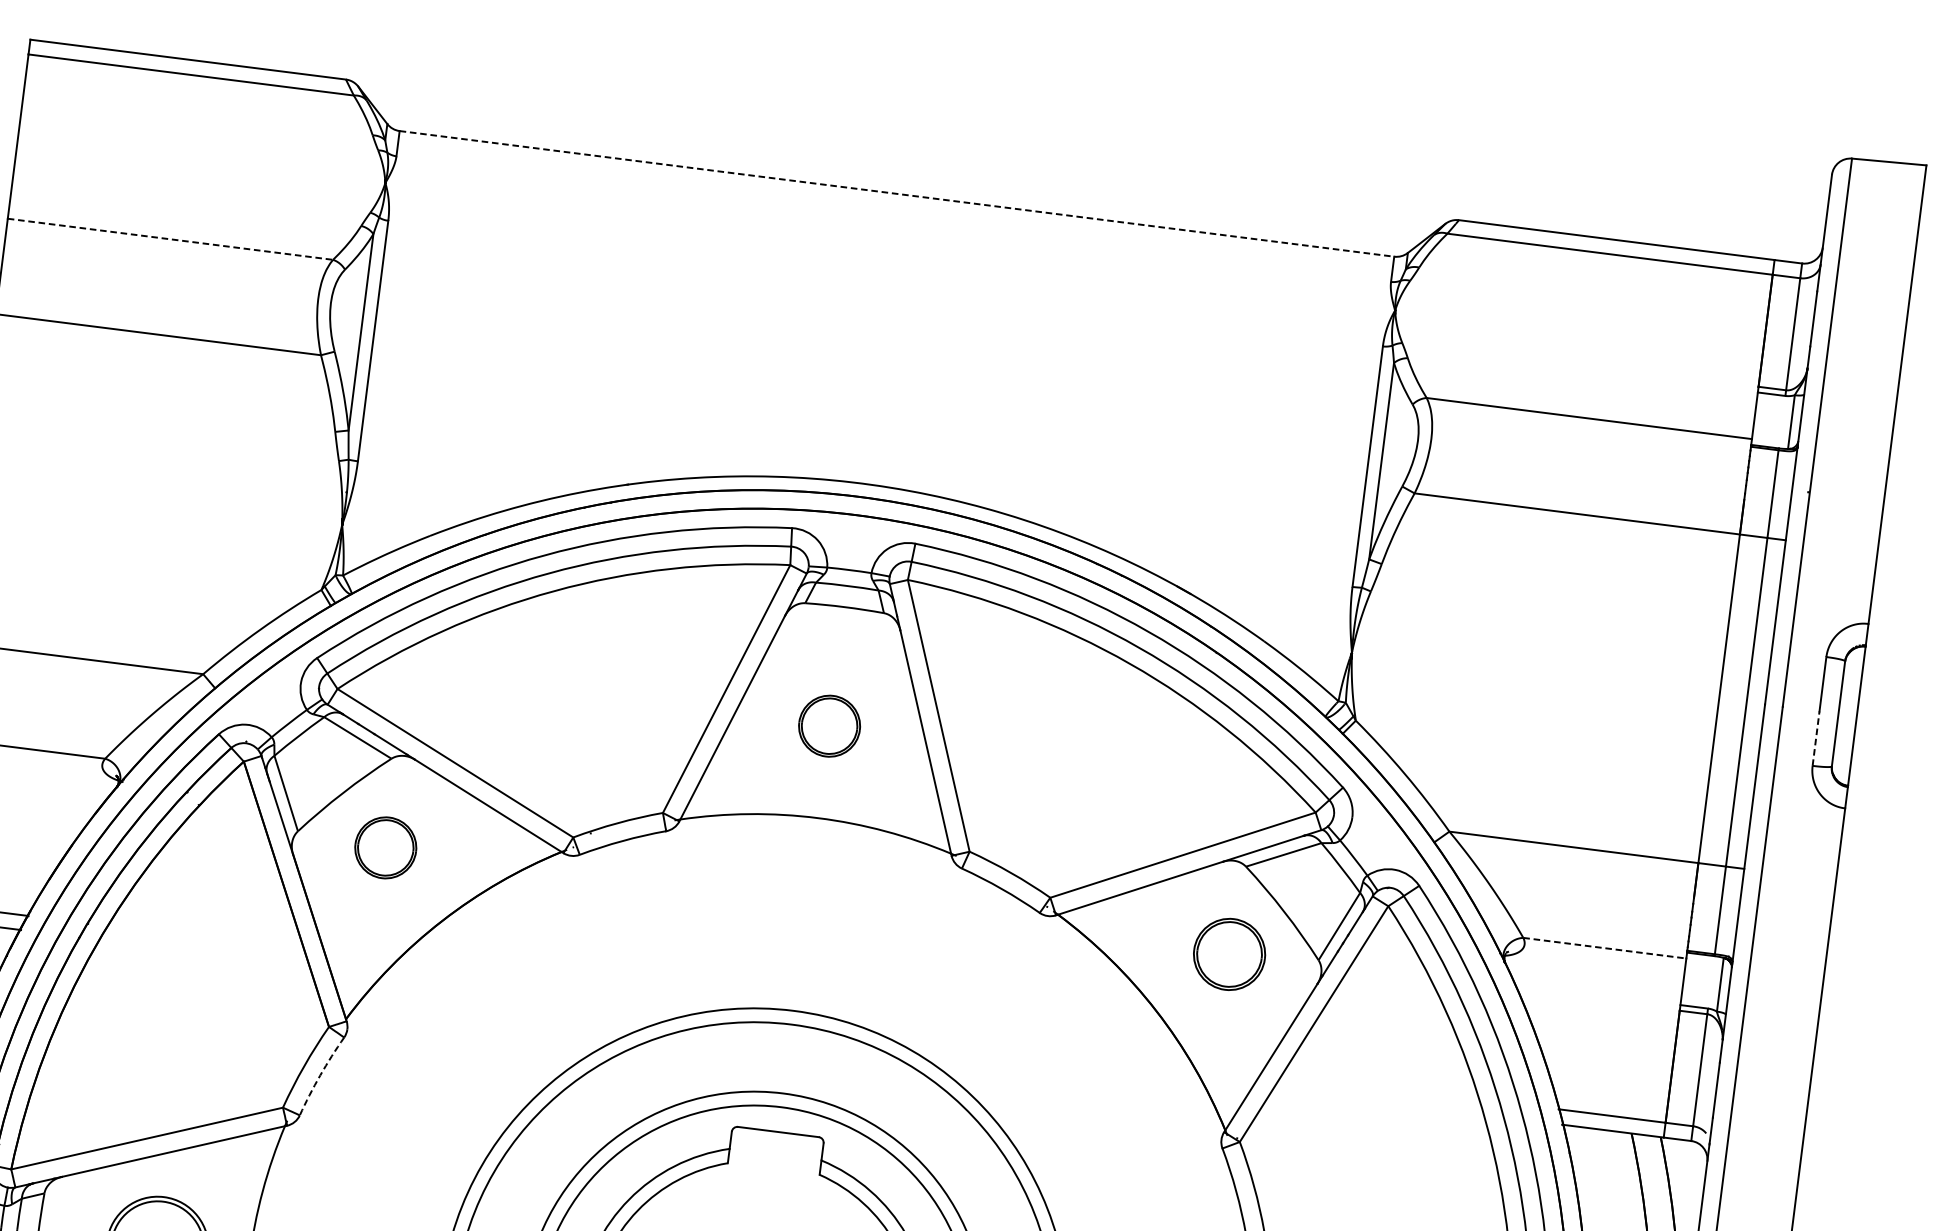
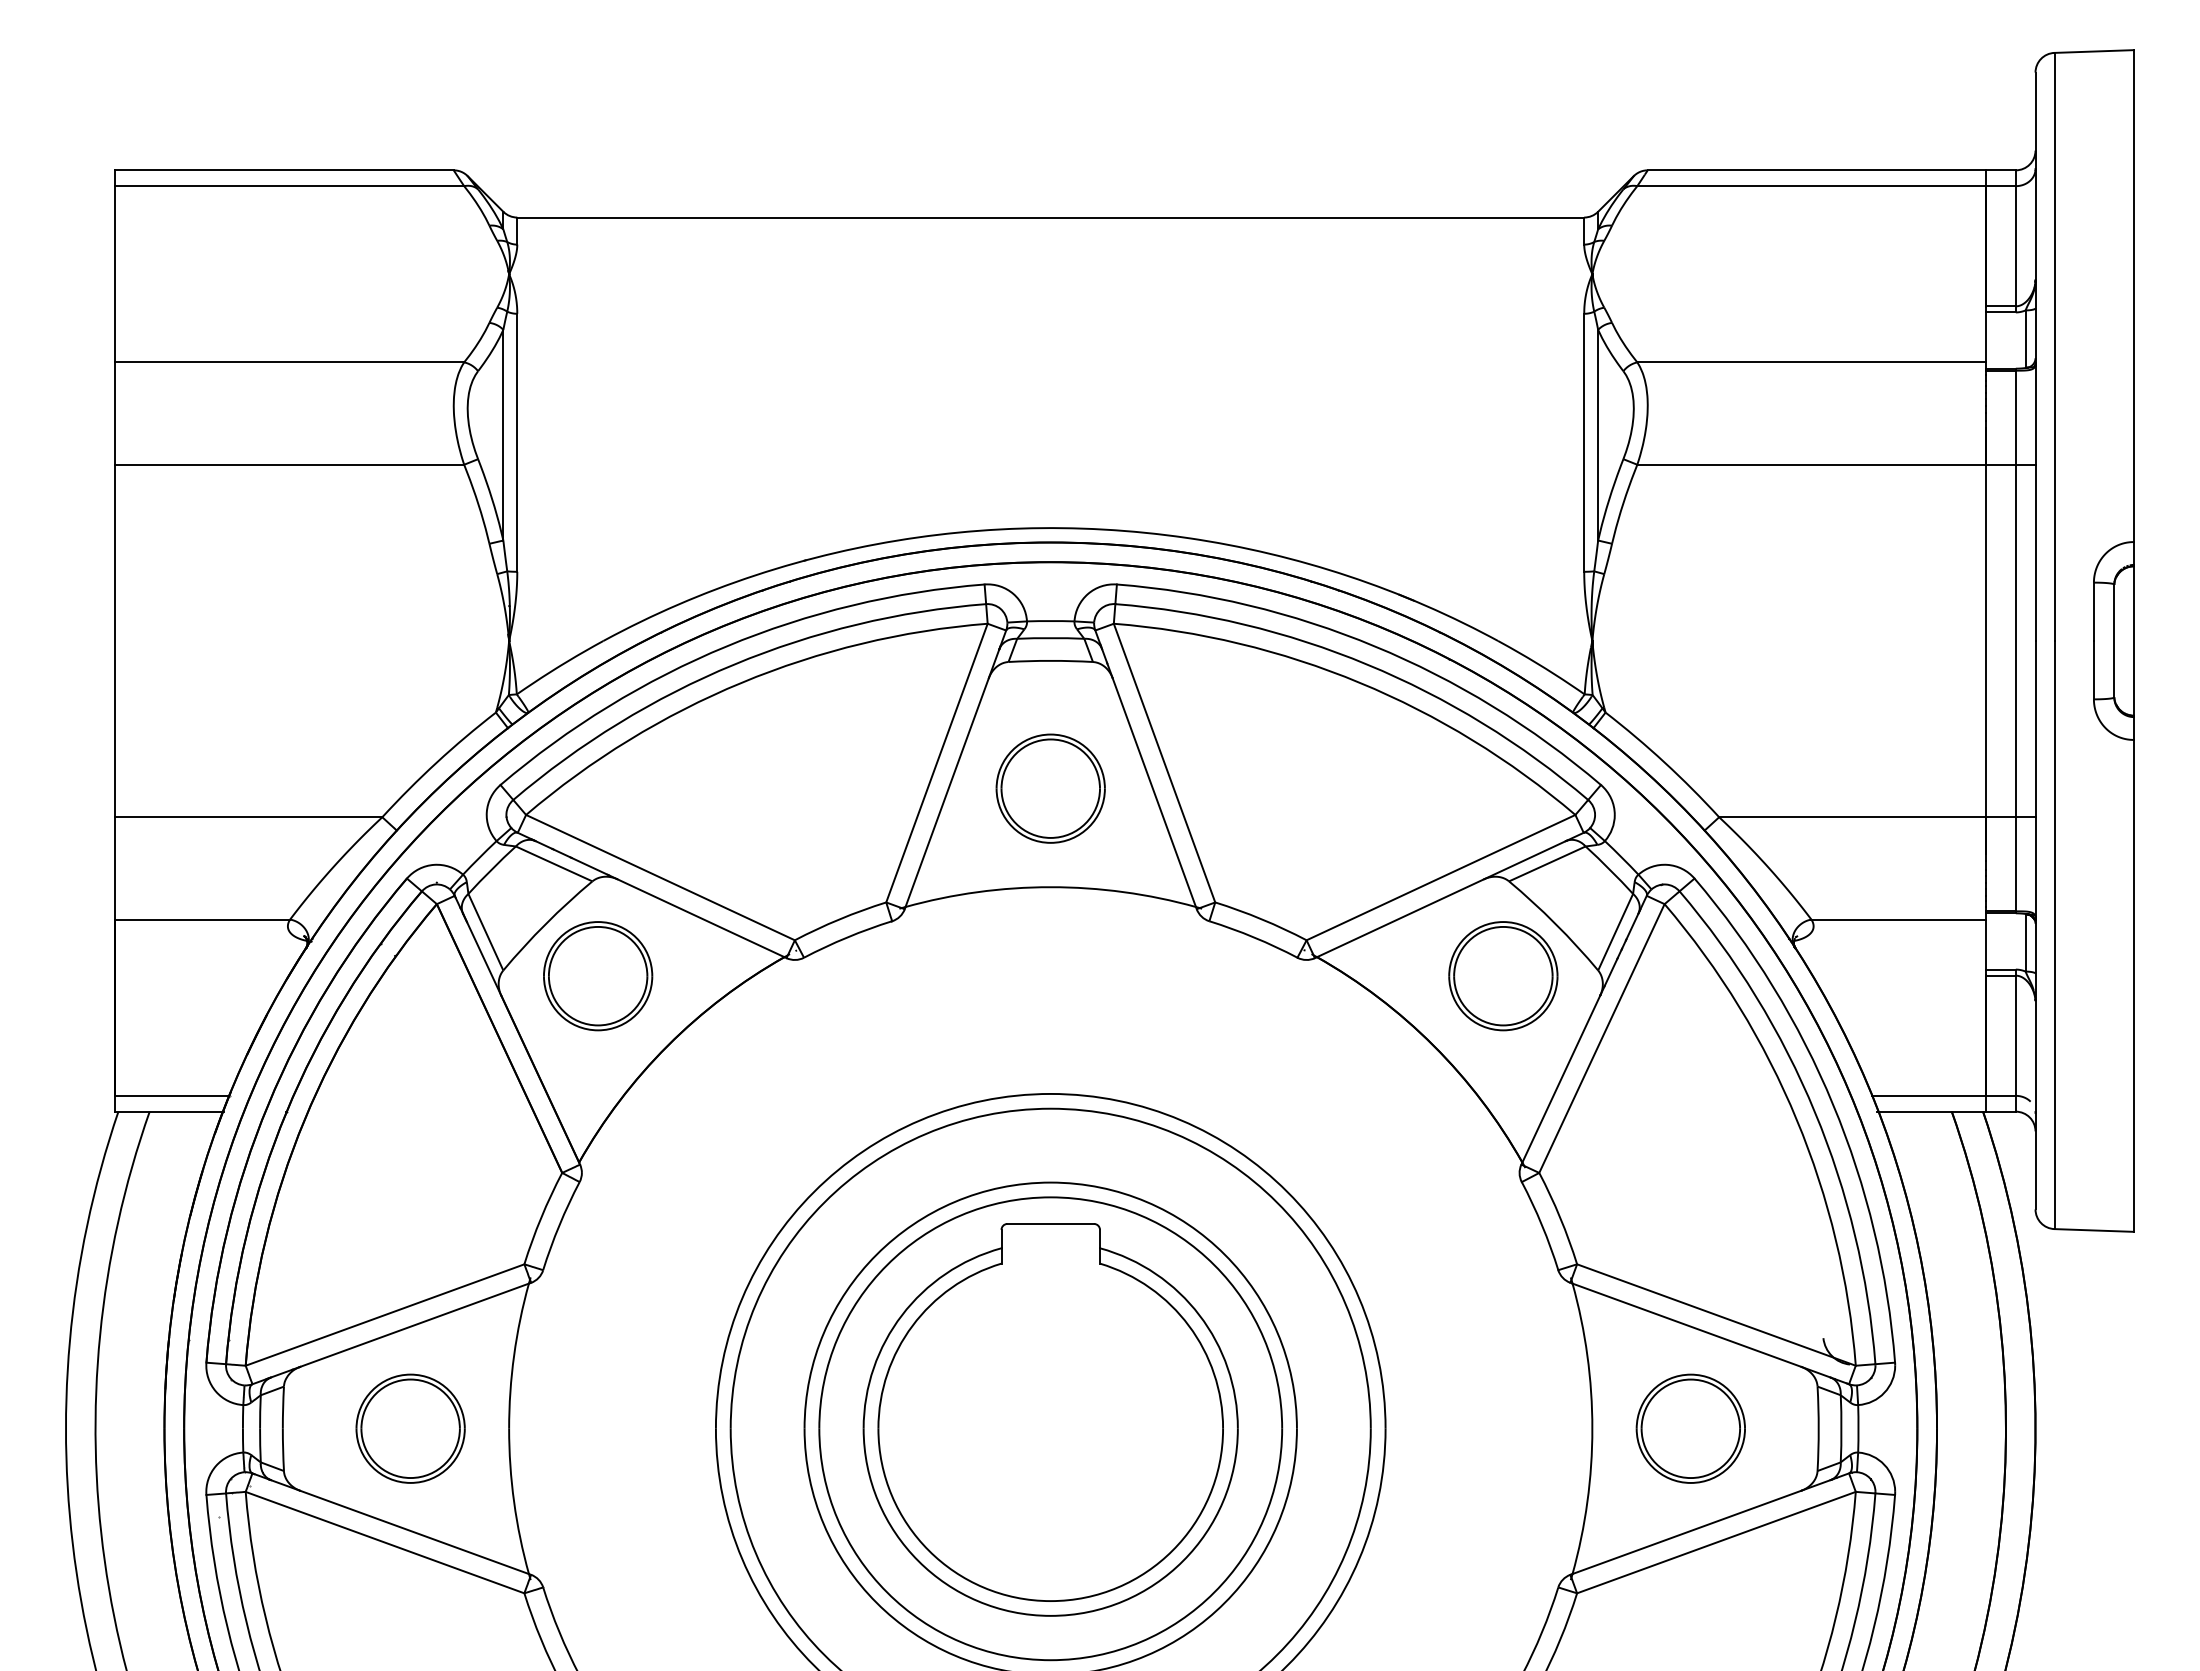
line: (897, 193) -> (1051, 217), dashed -> solid
line: (171, 239) -> (290, 362), dashed -> solid
part: (829, 726) -> (1050, 788), size x1.67
line: (1815, 737) -> (2093, 669), dashed -> solid
part: (385, 848) -> (598, 976), size x1.67
line: (1605, 948) -> (1899, 919), dashed -> solid
part: (1229, 954) -> (1503, 976), size x1.43
arc: (320, 1075) -> (559, 1225), dashed -> solid

